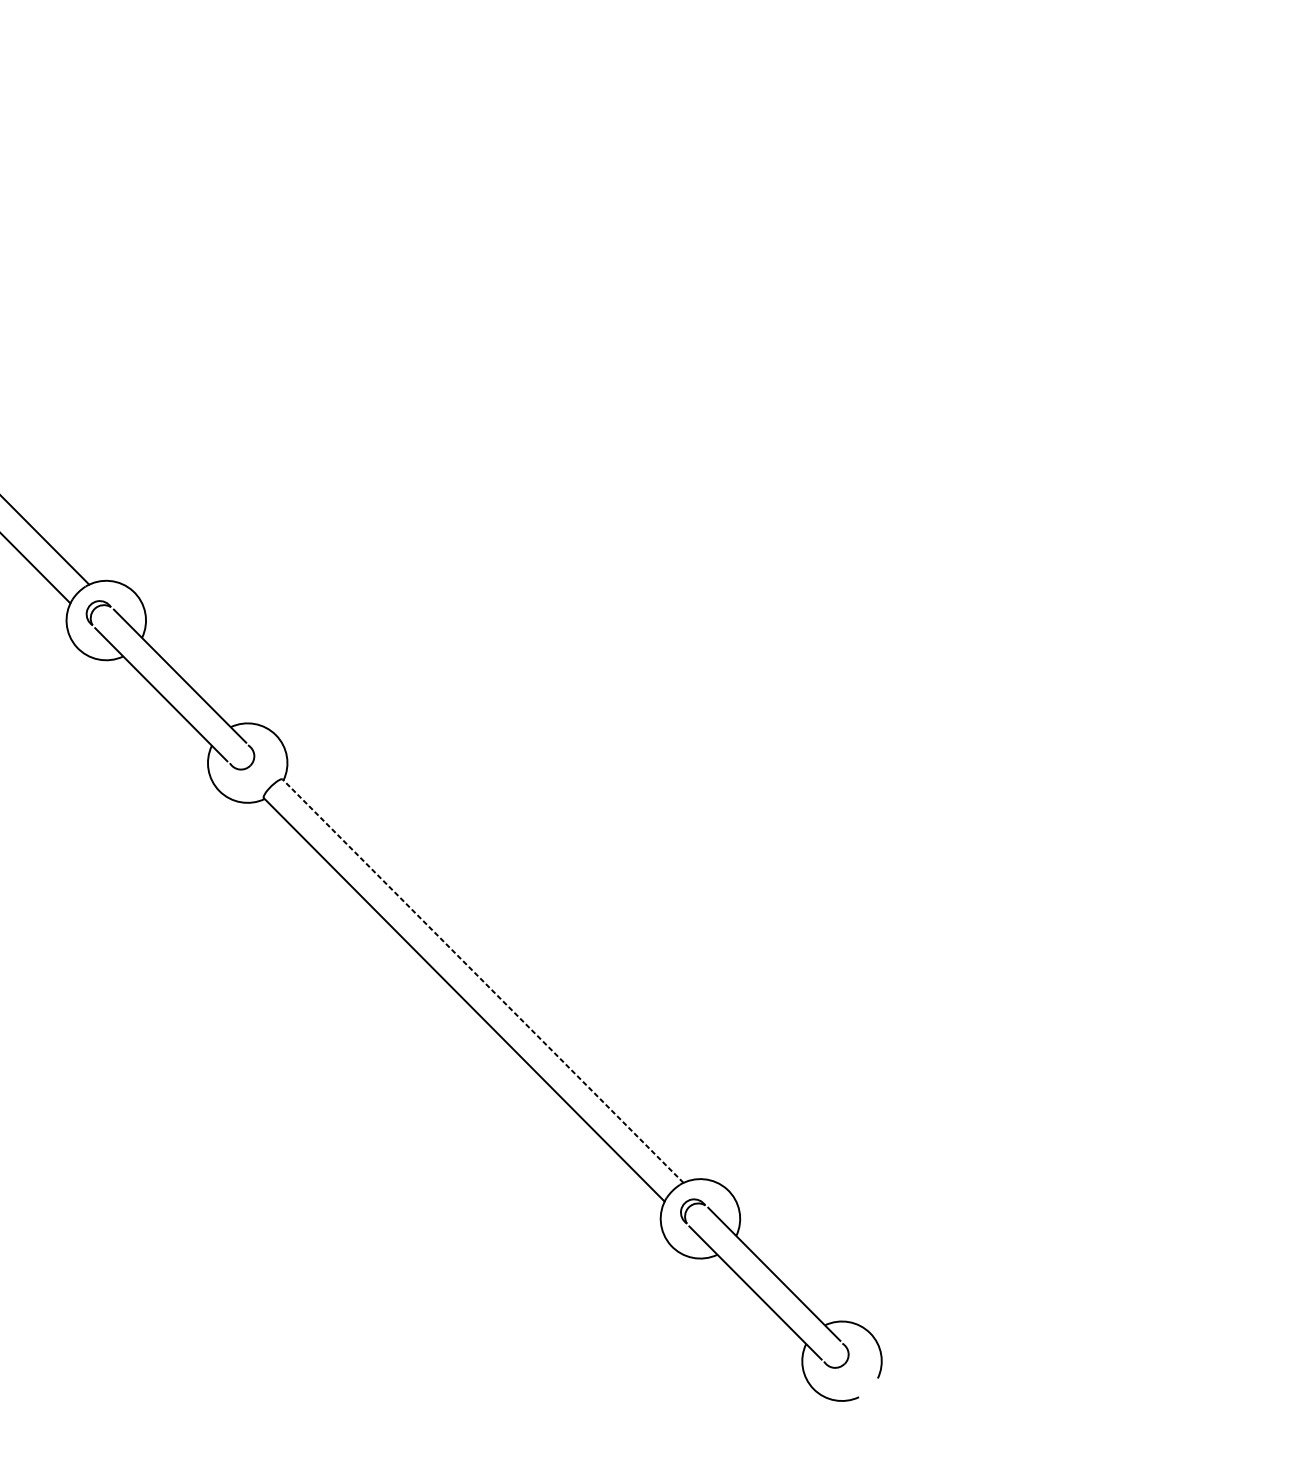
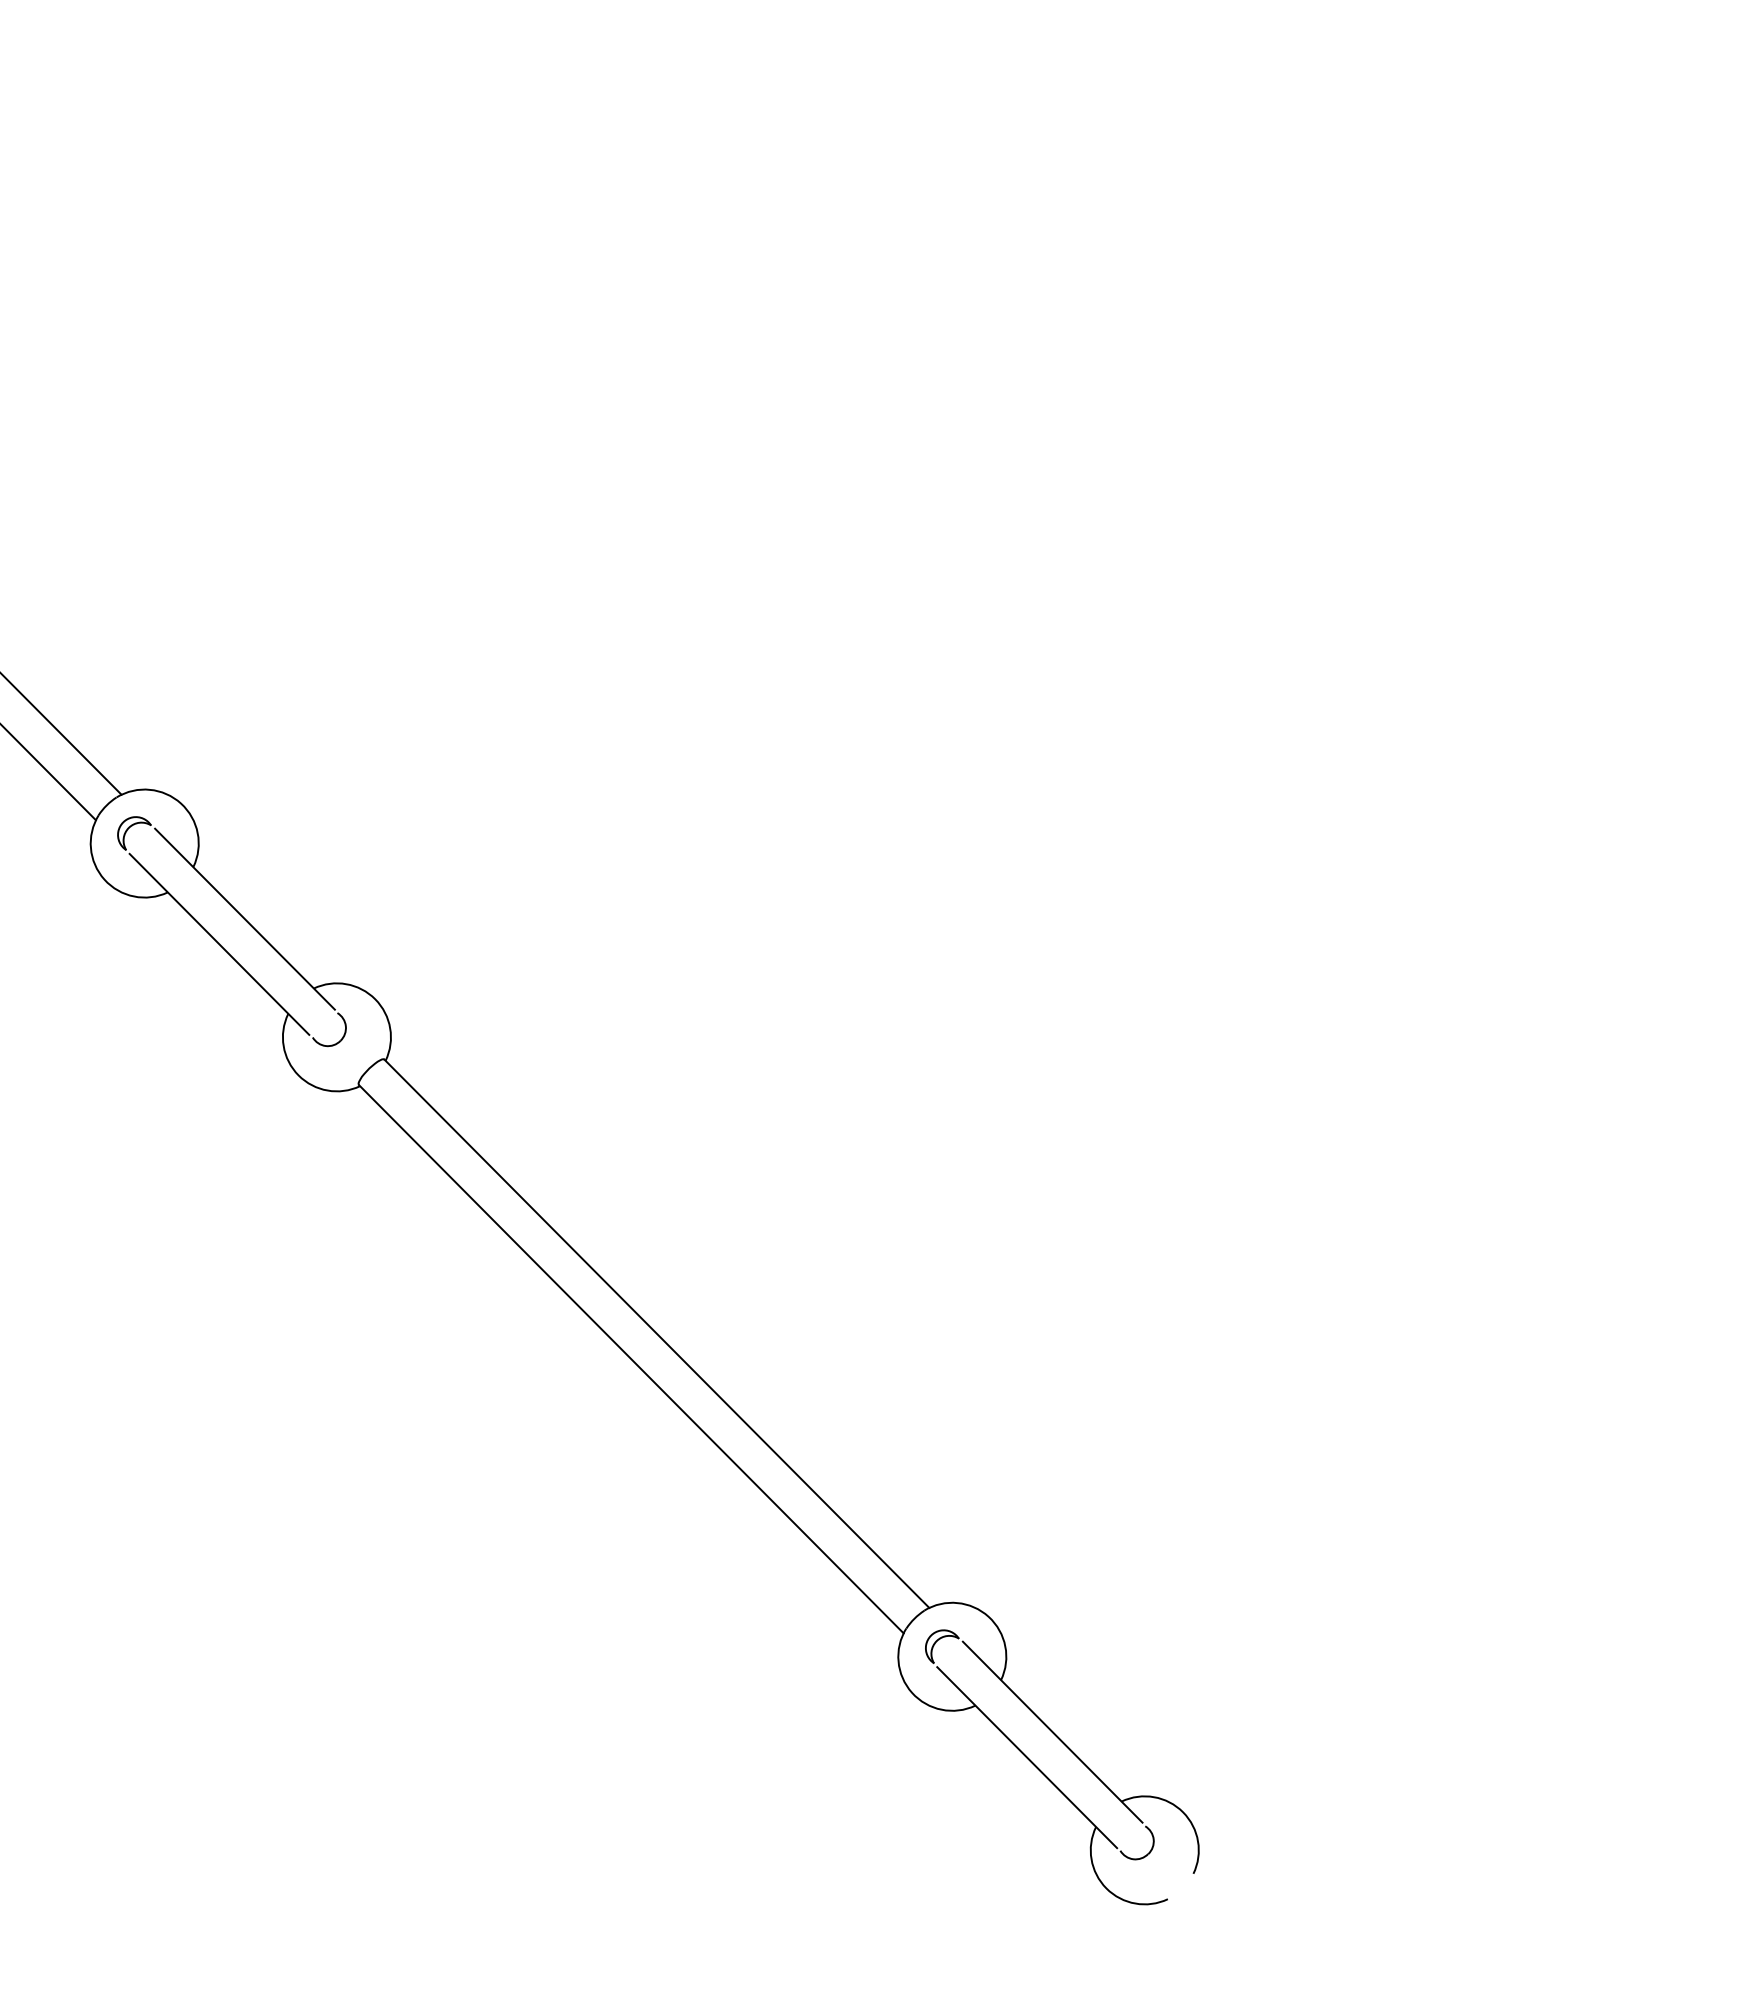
line: (482, 980) -> (656, 1333), dashed -> solid

